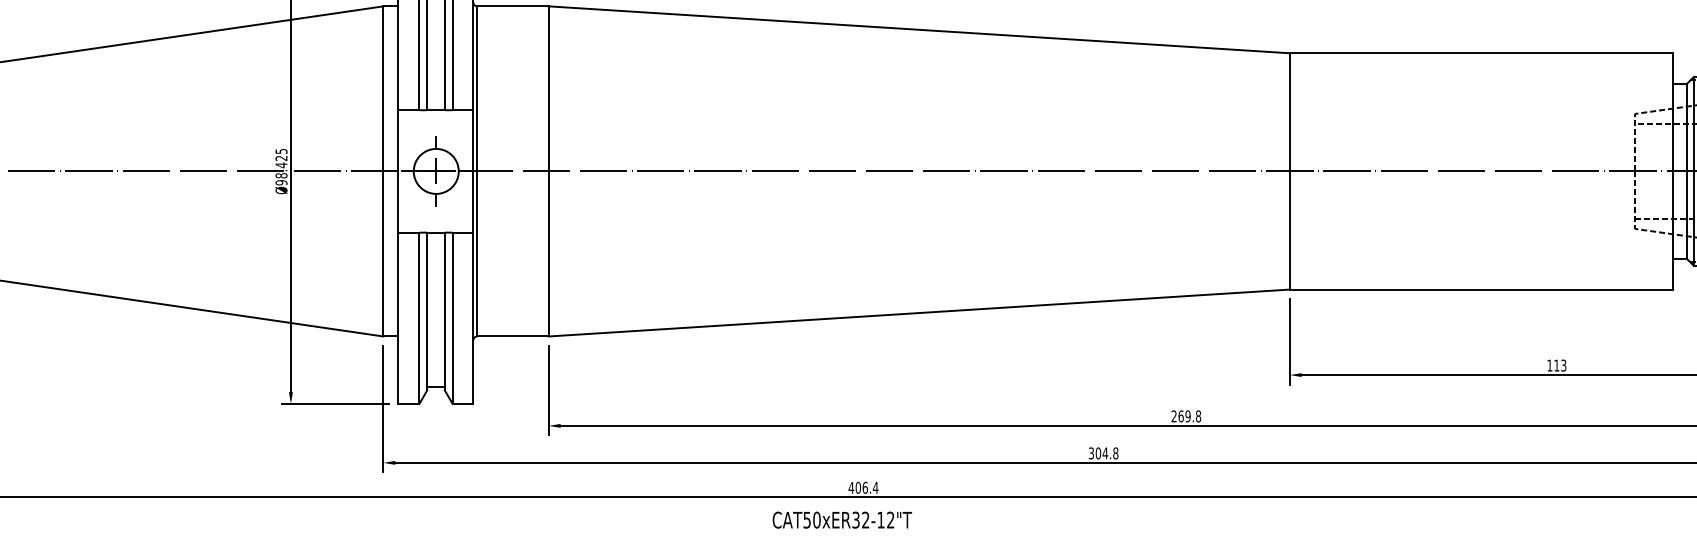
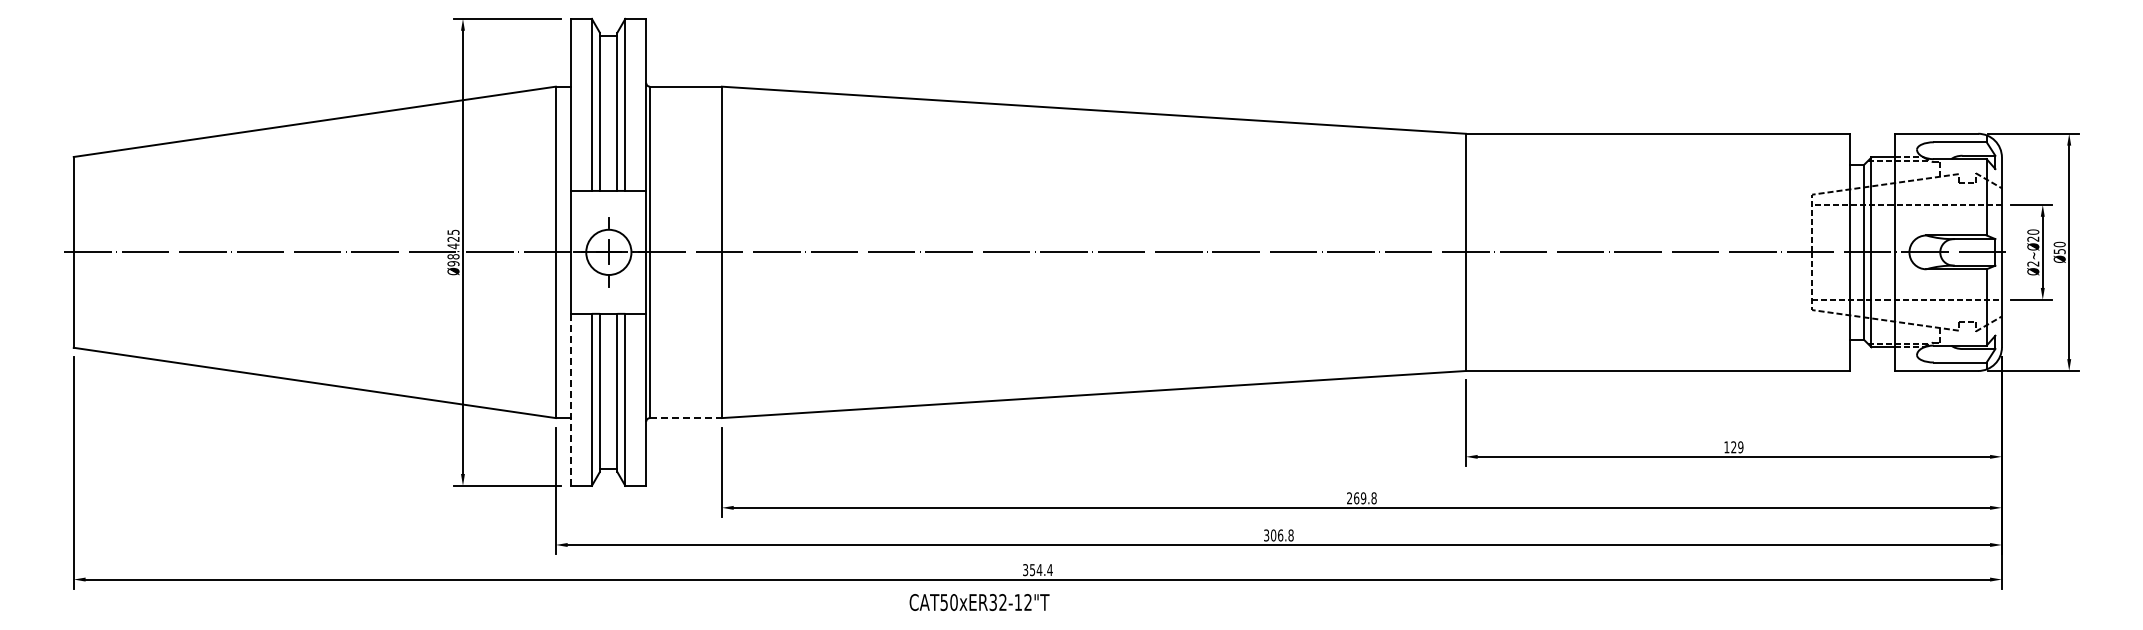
line: (398, 318) -> (570, 400), solid -> dashed
line: (512, 336) -> (685, 418), solid -> dashed
text: (1560, 365) -> (1737, 447), 113 -> 129
text: (1105, 453) -> (1280, 535), 304.8 -> 306.8
text: (858, 488) -> (1032, 570), 406.4 -> 354.4
text: (842, 520) -> (979, 602), moved

